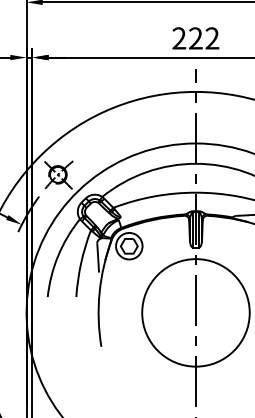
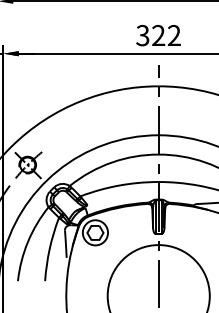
text: (179, 38) -> (143, 35), 222 -> 322

